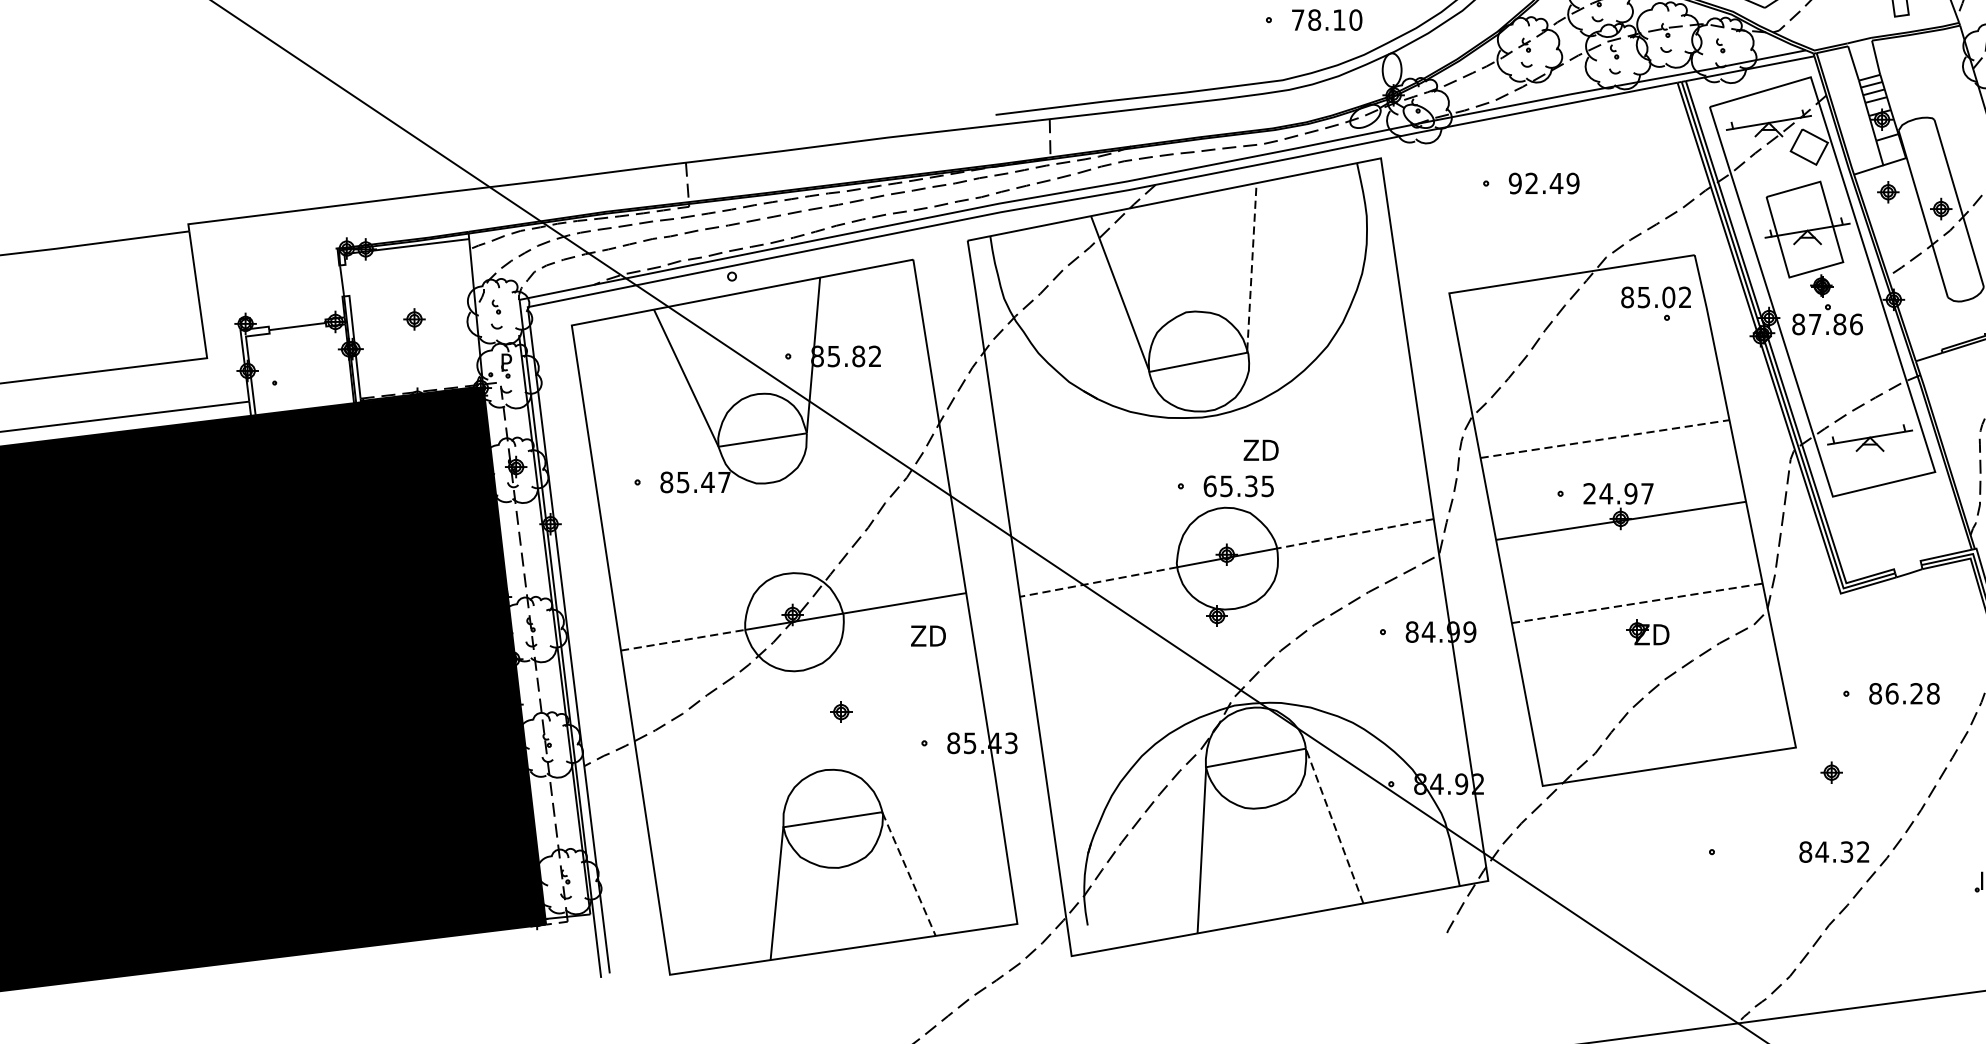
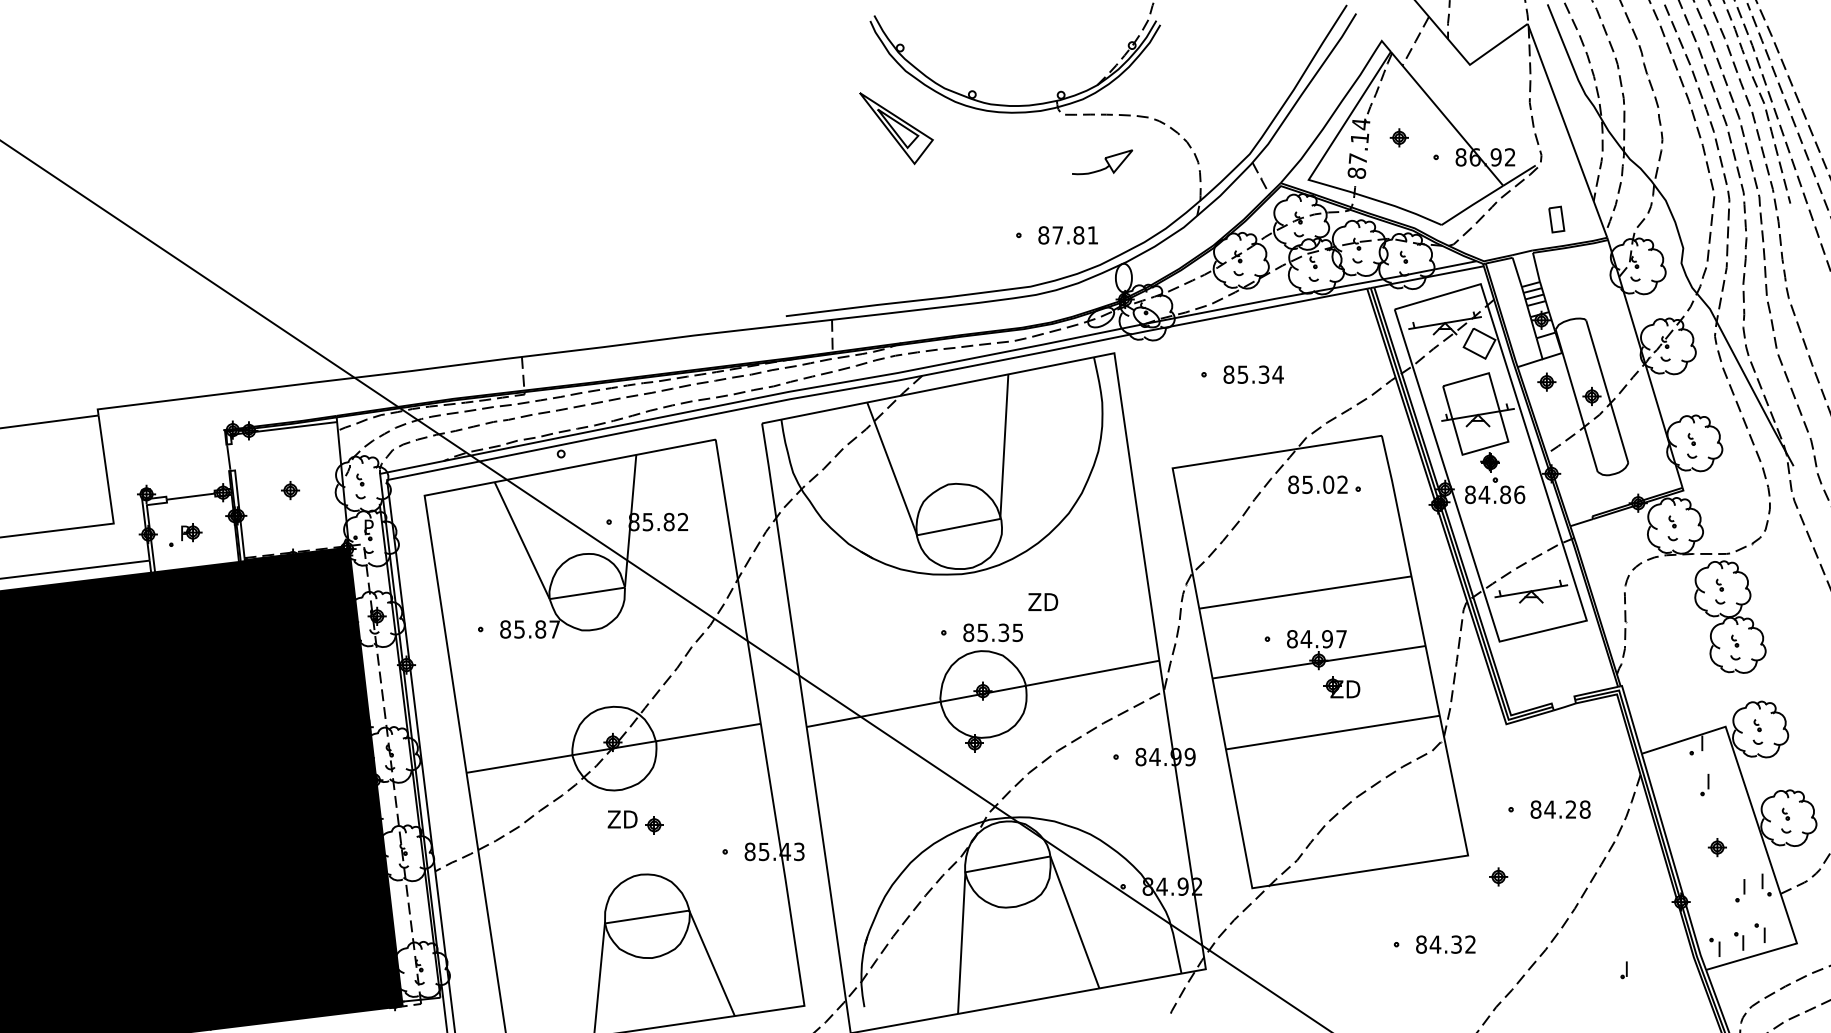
text: (1327, 20) -> (1068, 235), 78.10 -> 87.81
text: (1544, 183) -> (1253, 374), 92.49 -> 85.34
line: (1252, 266) -> (1004, 445), dashed -> solid
text: (1655, 297) -> (1317, 484), moved
text: (1815, 324) -> (1484, 494), 87.86 -> 84.86
part: (298, 368) -> (191, 532), added
line: (1605, 439) -> (1305, 592), dashed -> solid
text: (1261, 449) -> (1043, 601), moved
text: (707, 482) -> (540, 629), 85.47 -> 85.87
text: (1209, 485) -> (968, 632), 65.35 -> 85.35
text: (1589, 494) -> (1292, 639), 24.97 -> 84.97
line: (1355, 534) -> (1092, 673), dashed -> solid
line: (1098, 582) -> (873, 714), dashed -> solid
line: (1636, 603) -> (1332, 732), dashed -> solid
part: (1647, 632) -> (1341, 687), moved
text: (928, 636) -> (622, 819), moved
line: (683, 640) -> (519, 764), dashed -> solid
text: (1891, 693) -> (1549, 809), 86.28 -> 84.28
line: (1334, 824) -> (1074, 921), dashed -> solid
text: (1833, 851) -> (1445, 944), moved
line: (909, 875) -> (712, 964), dashed -> solid

